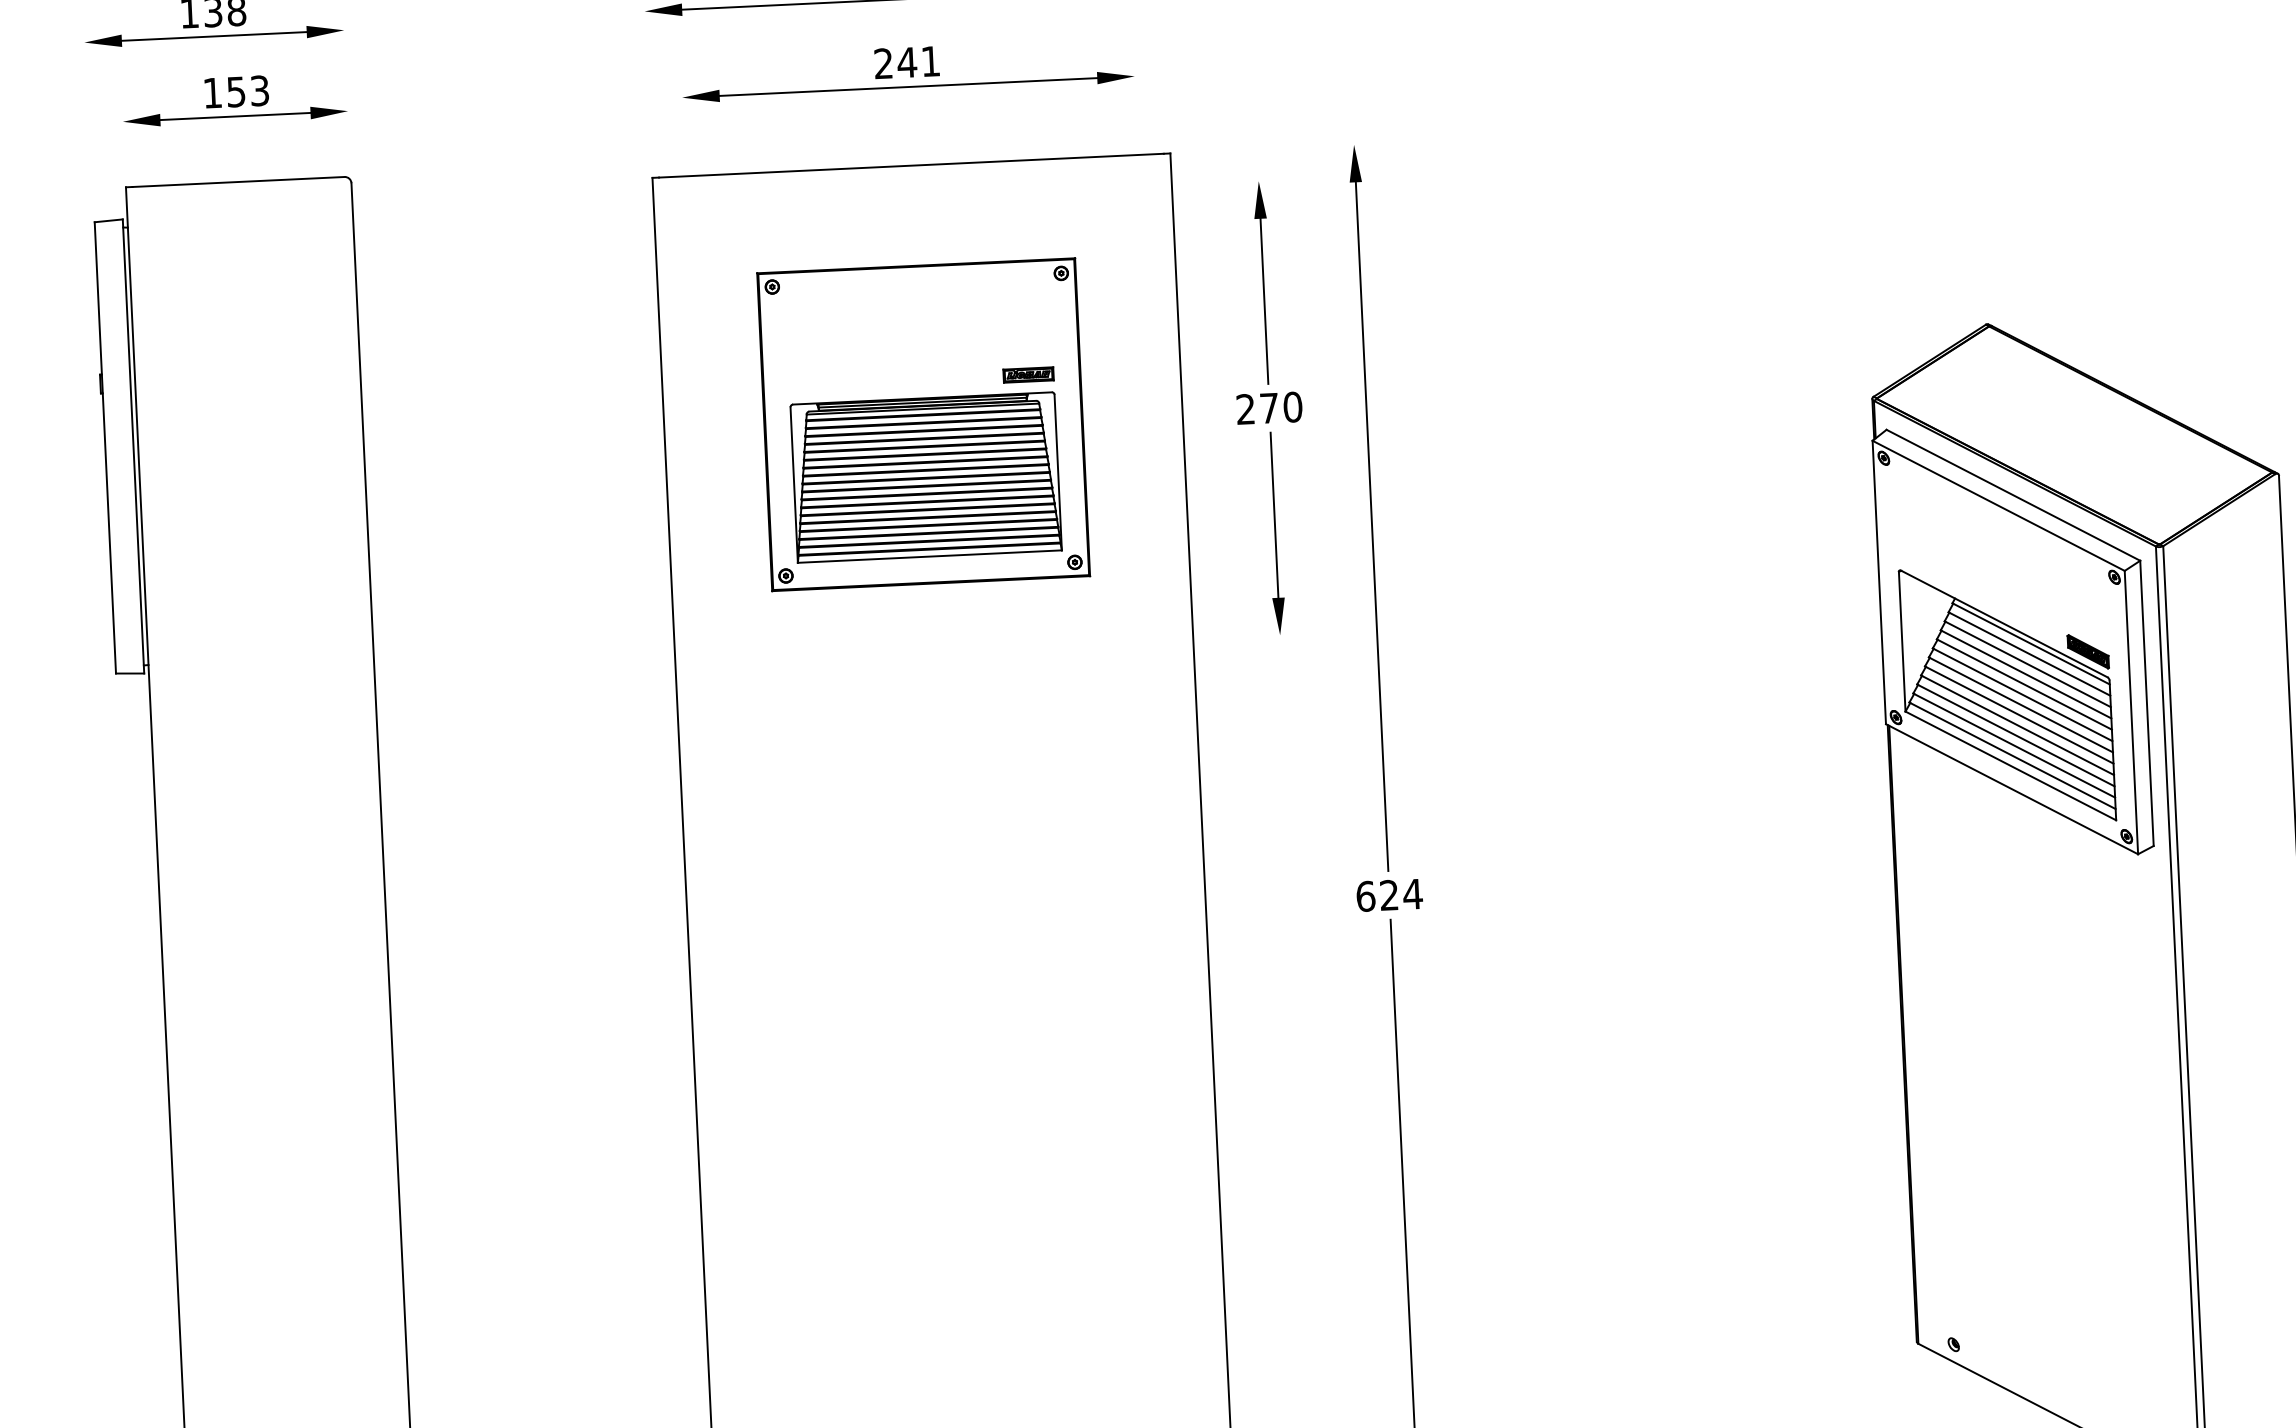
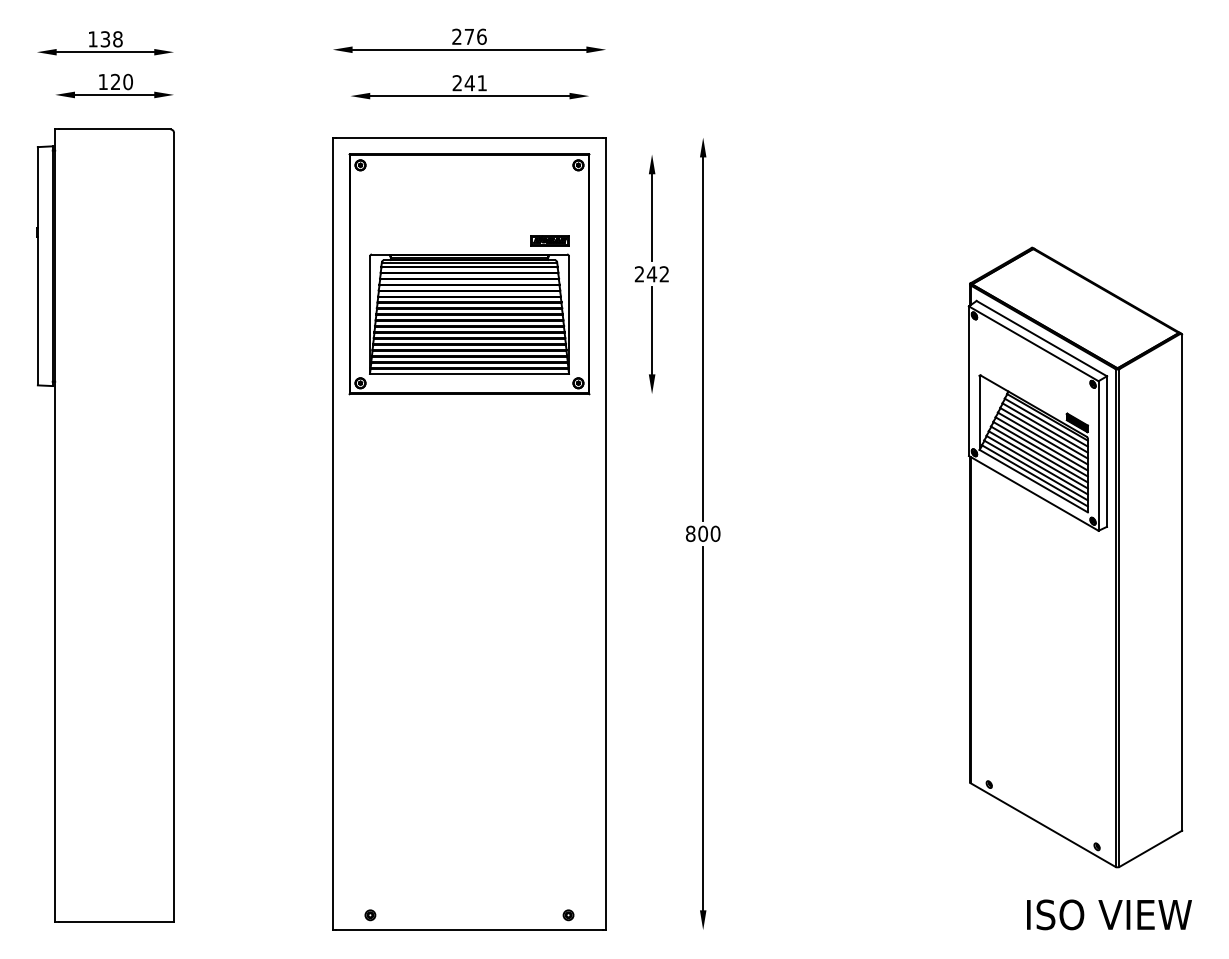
text: (247, 90) -> (121, 81), 153 -> 120
text: (1279, 408) -> (657, 274), 270 -> 242
part: (923, 424) -> (469, 274), size x1.43
text: (1388, 894) -> (702, 533), 624 -> 800

